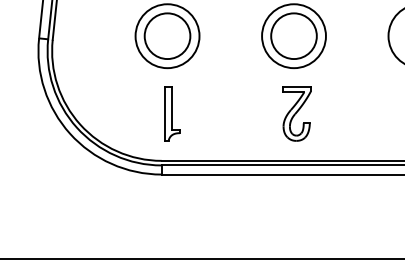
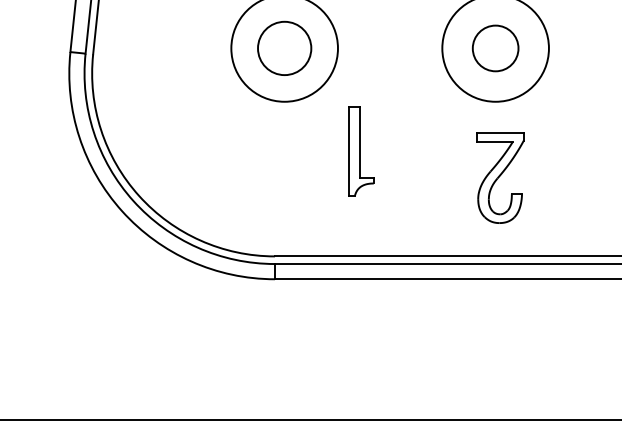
circle: (167, 36) -> (284, 48), size x0.7
circle: (293, 36) -> (494, 48), size x0.6
part: (172, 113) -> (361, 150), moved

